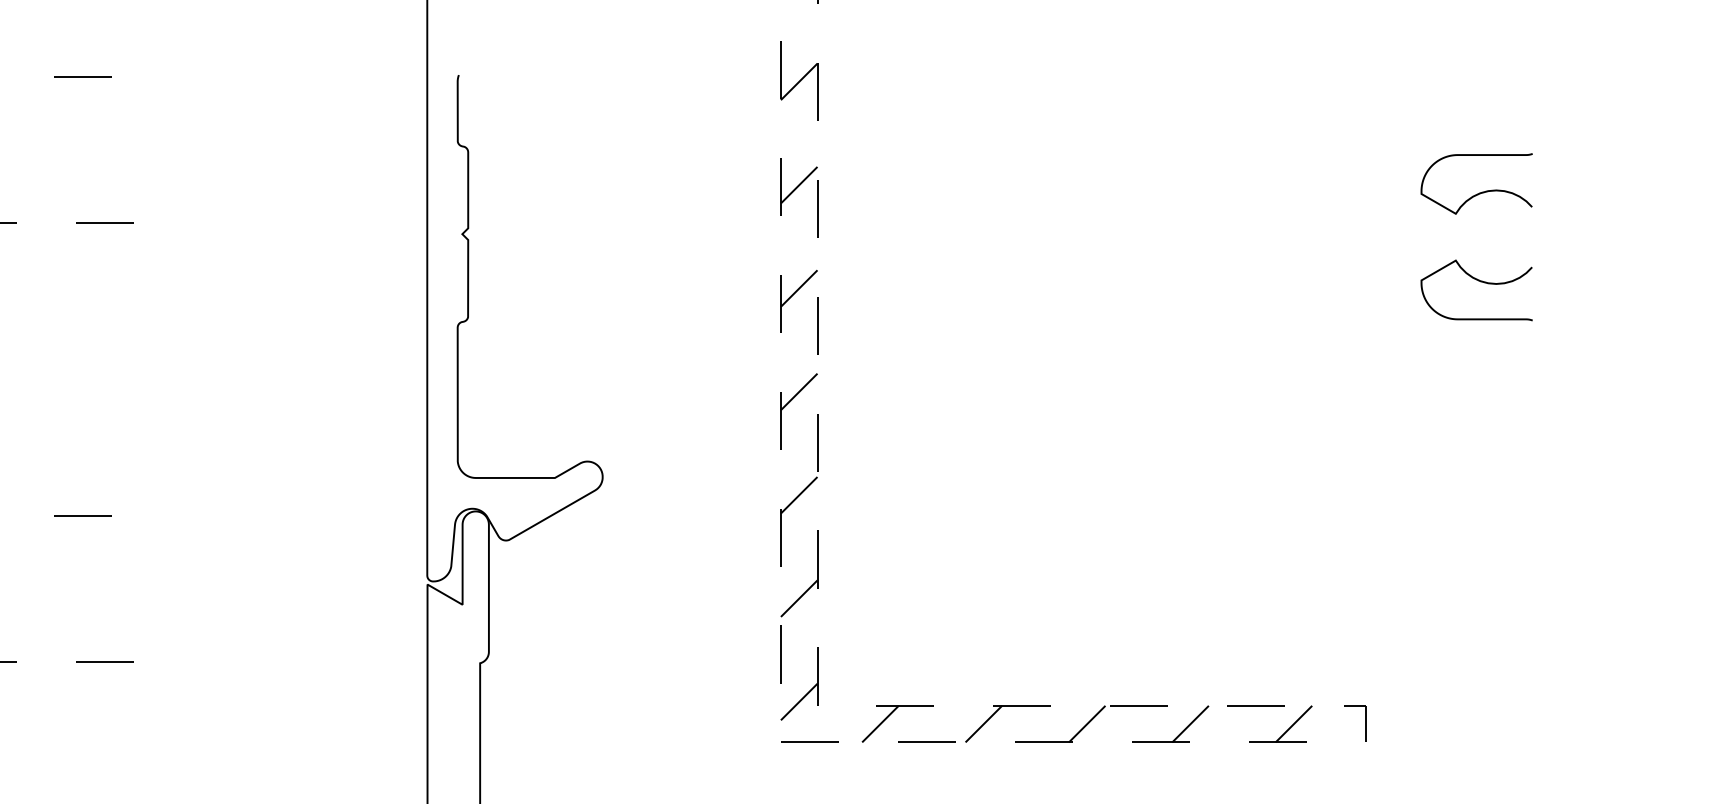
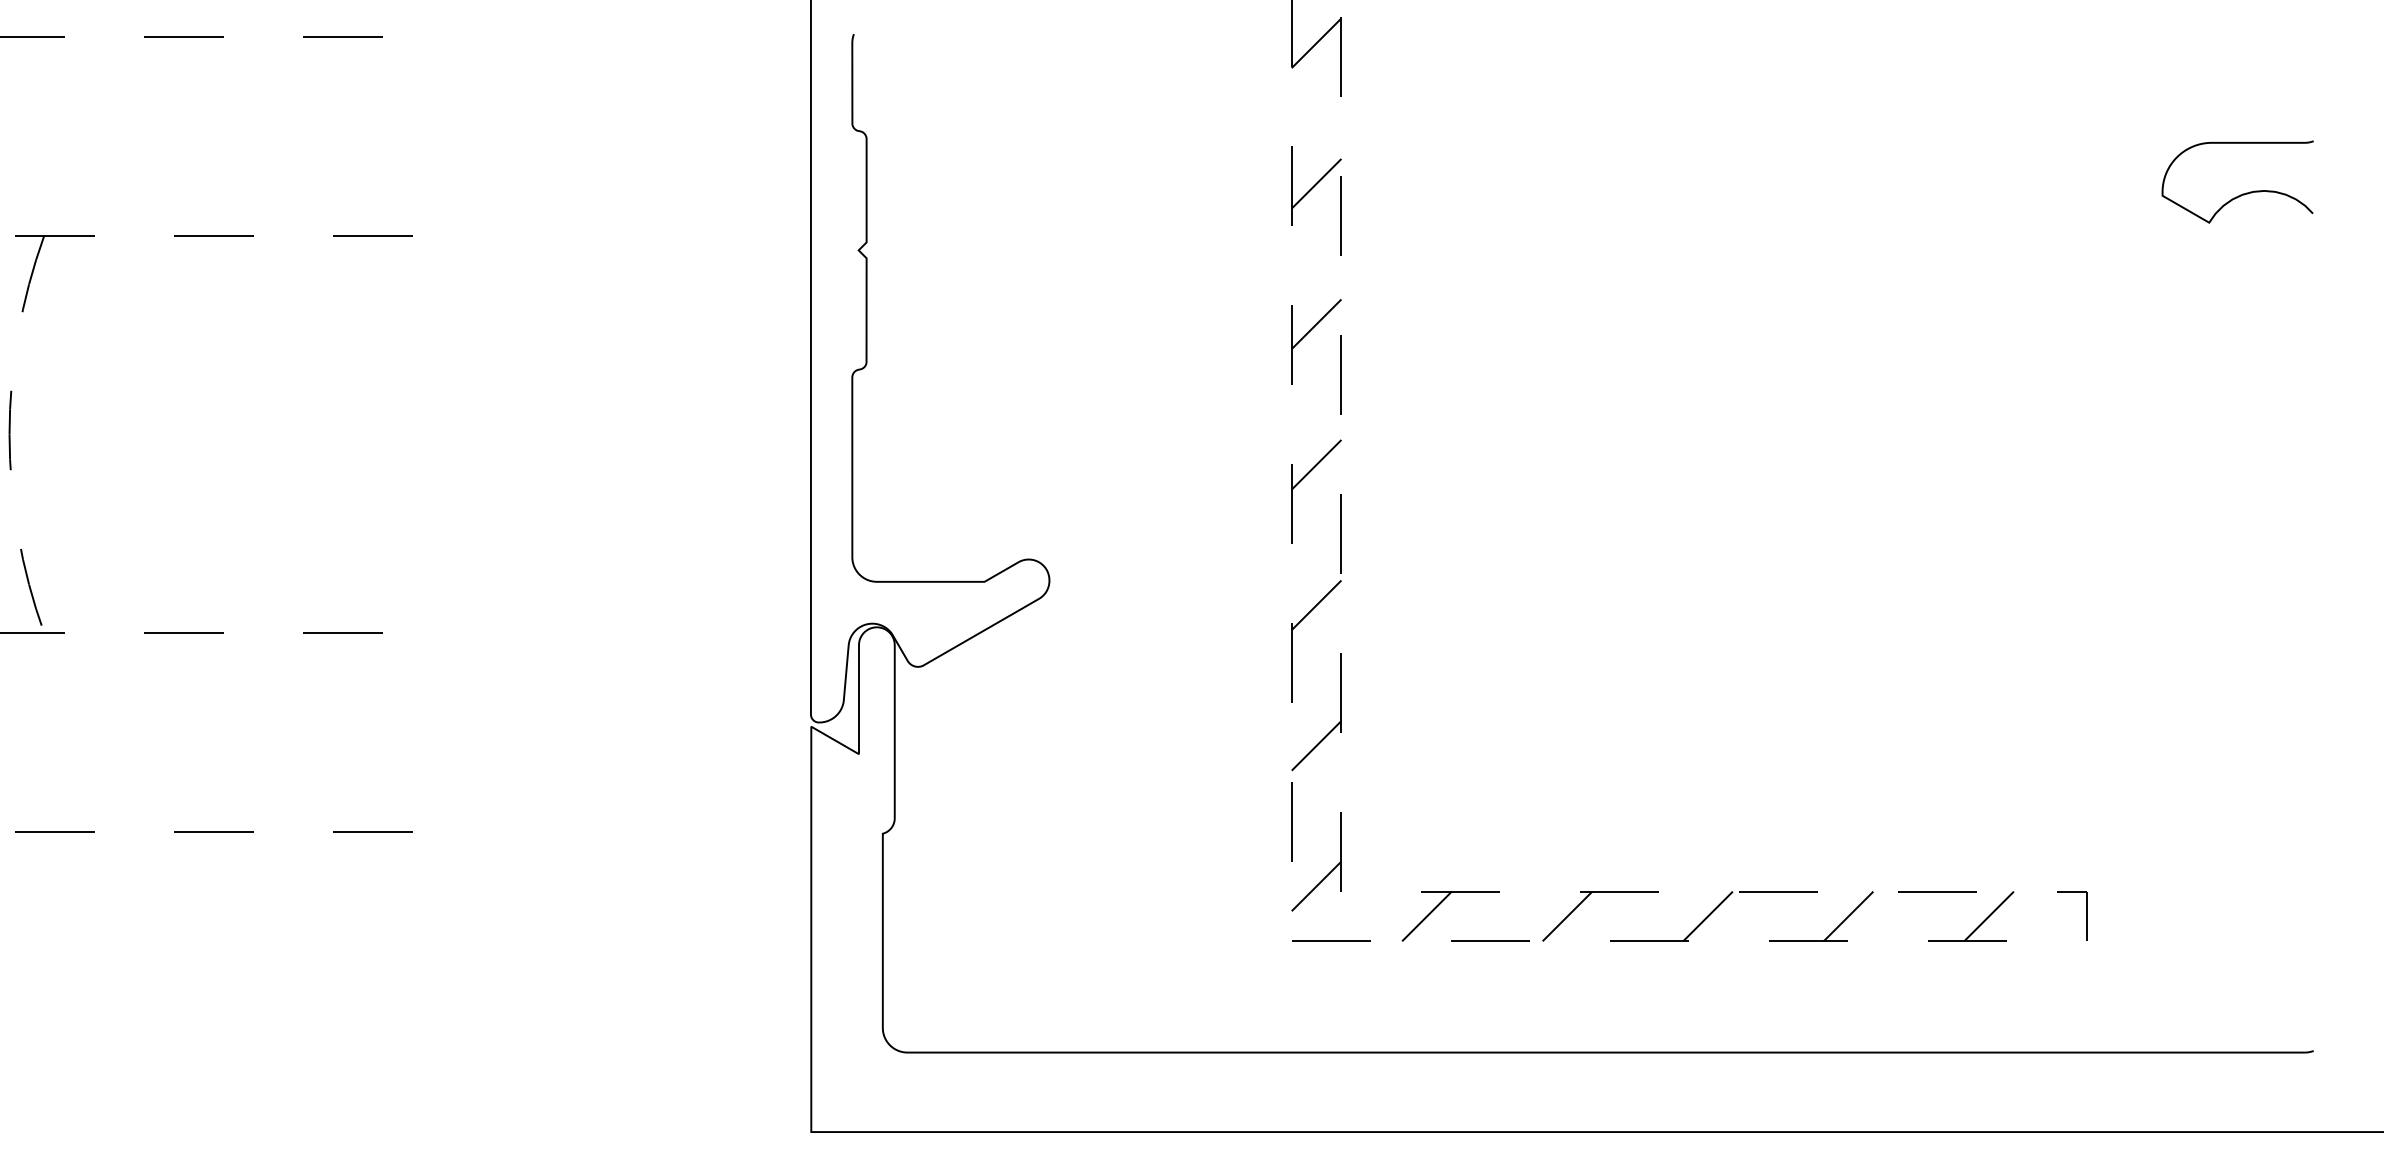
curve: (1480, 282) -> (2242, 315), removed

